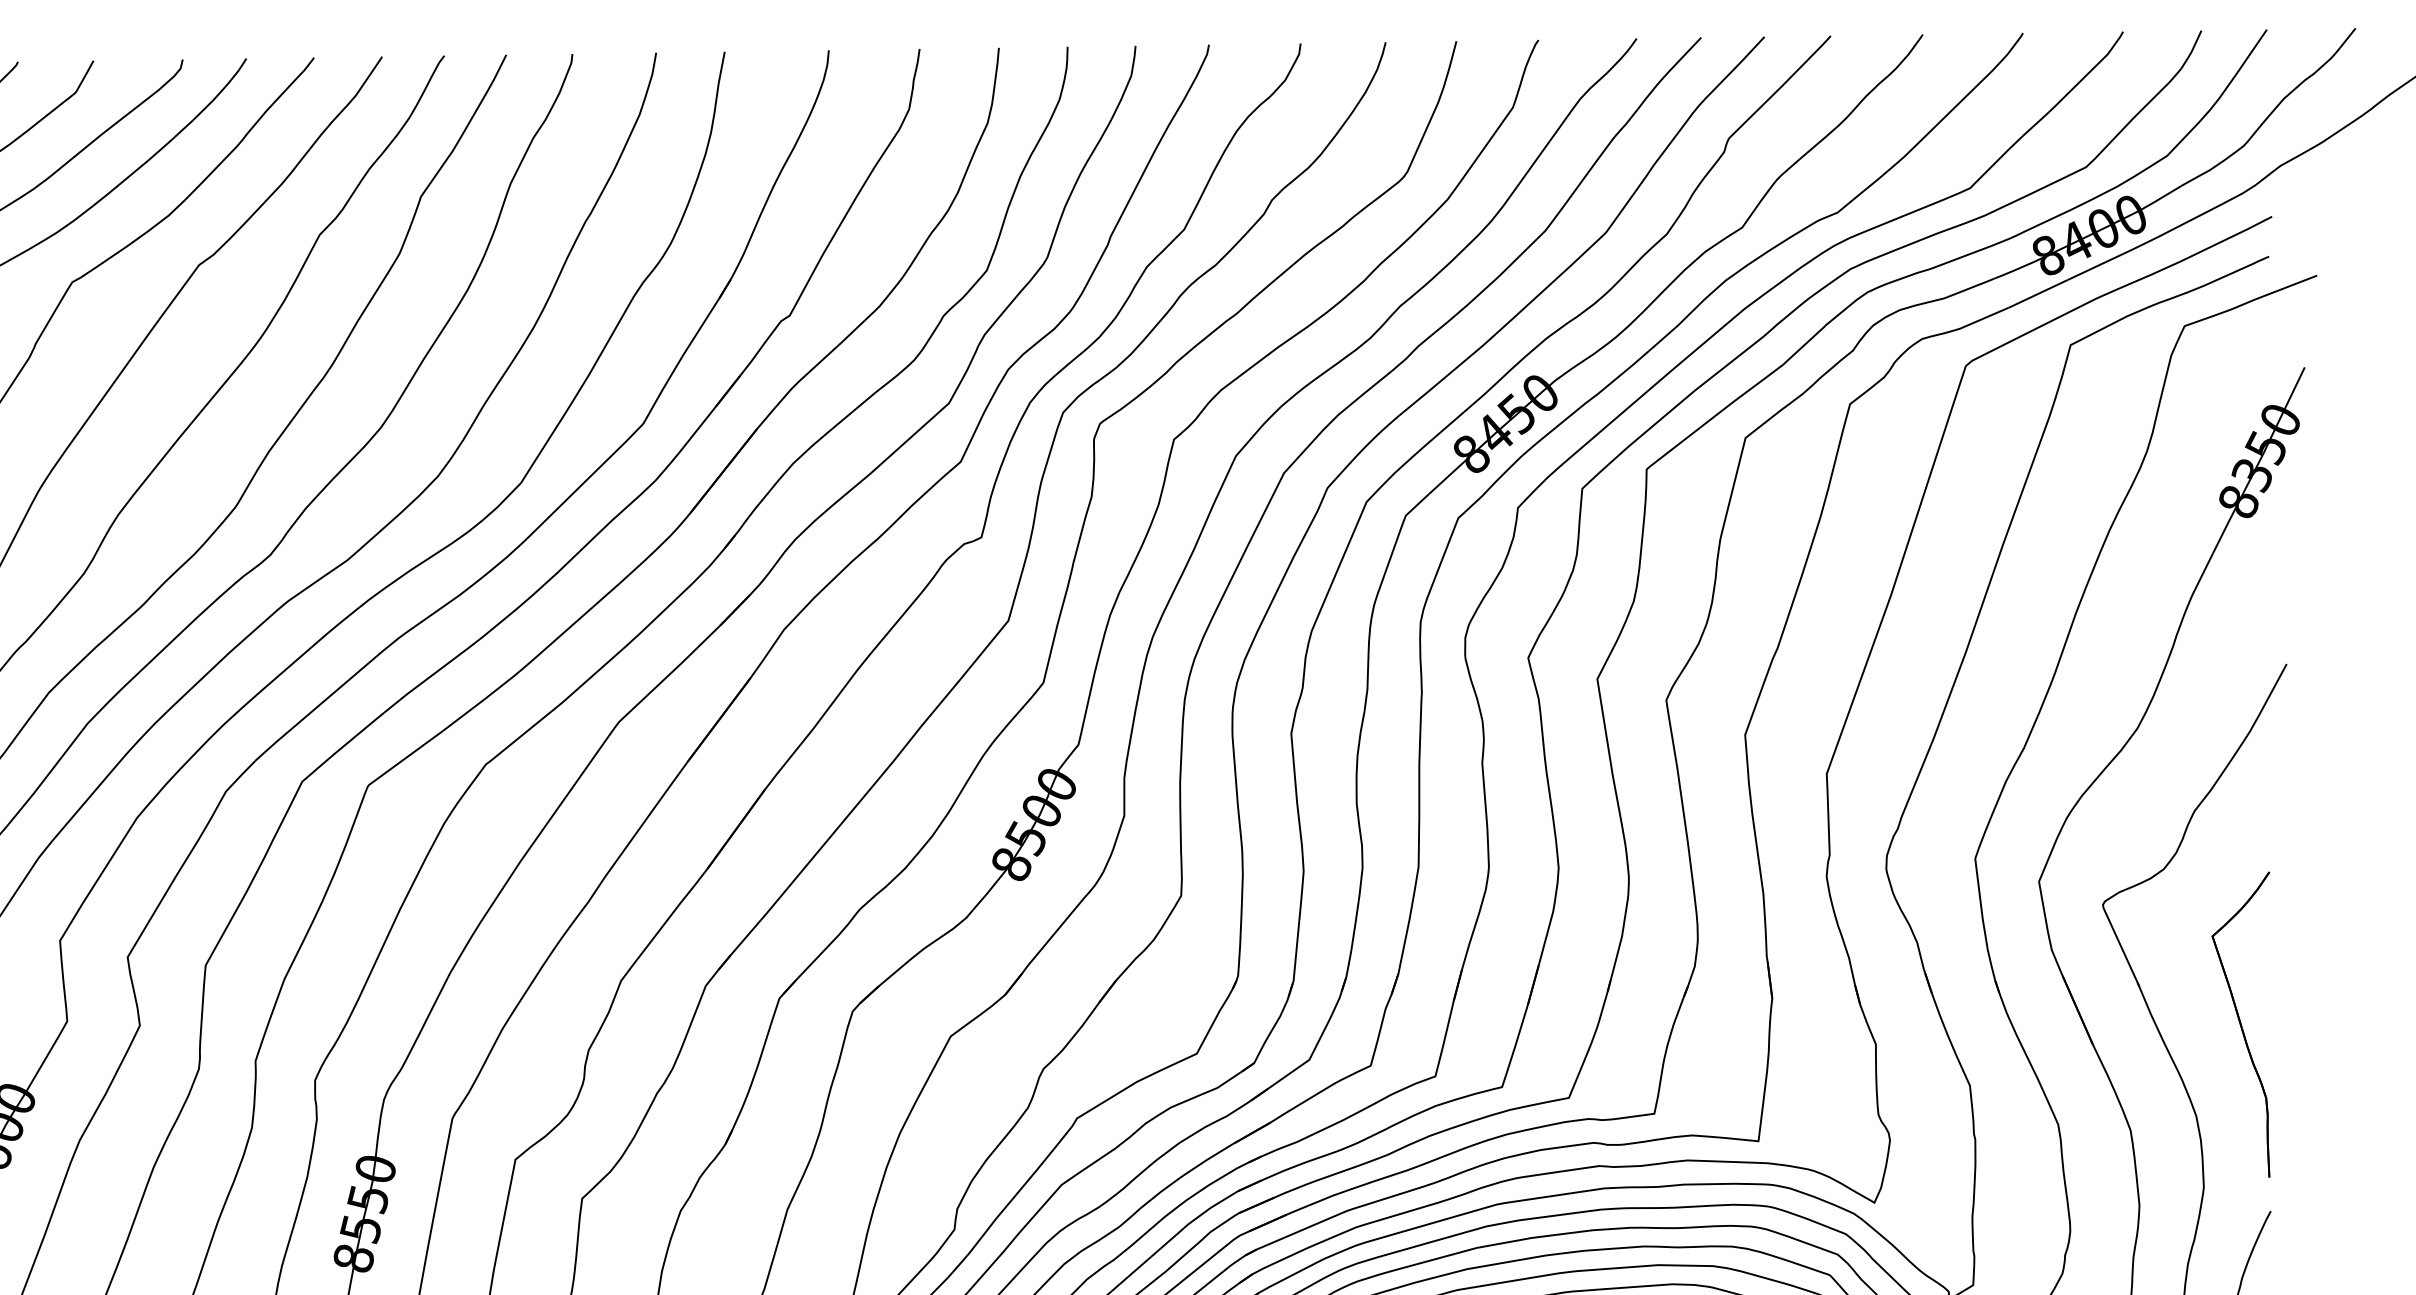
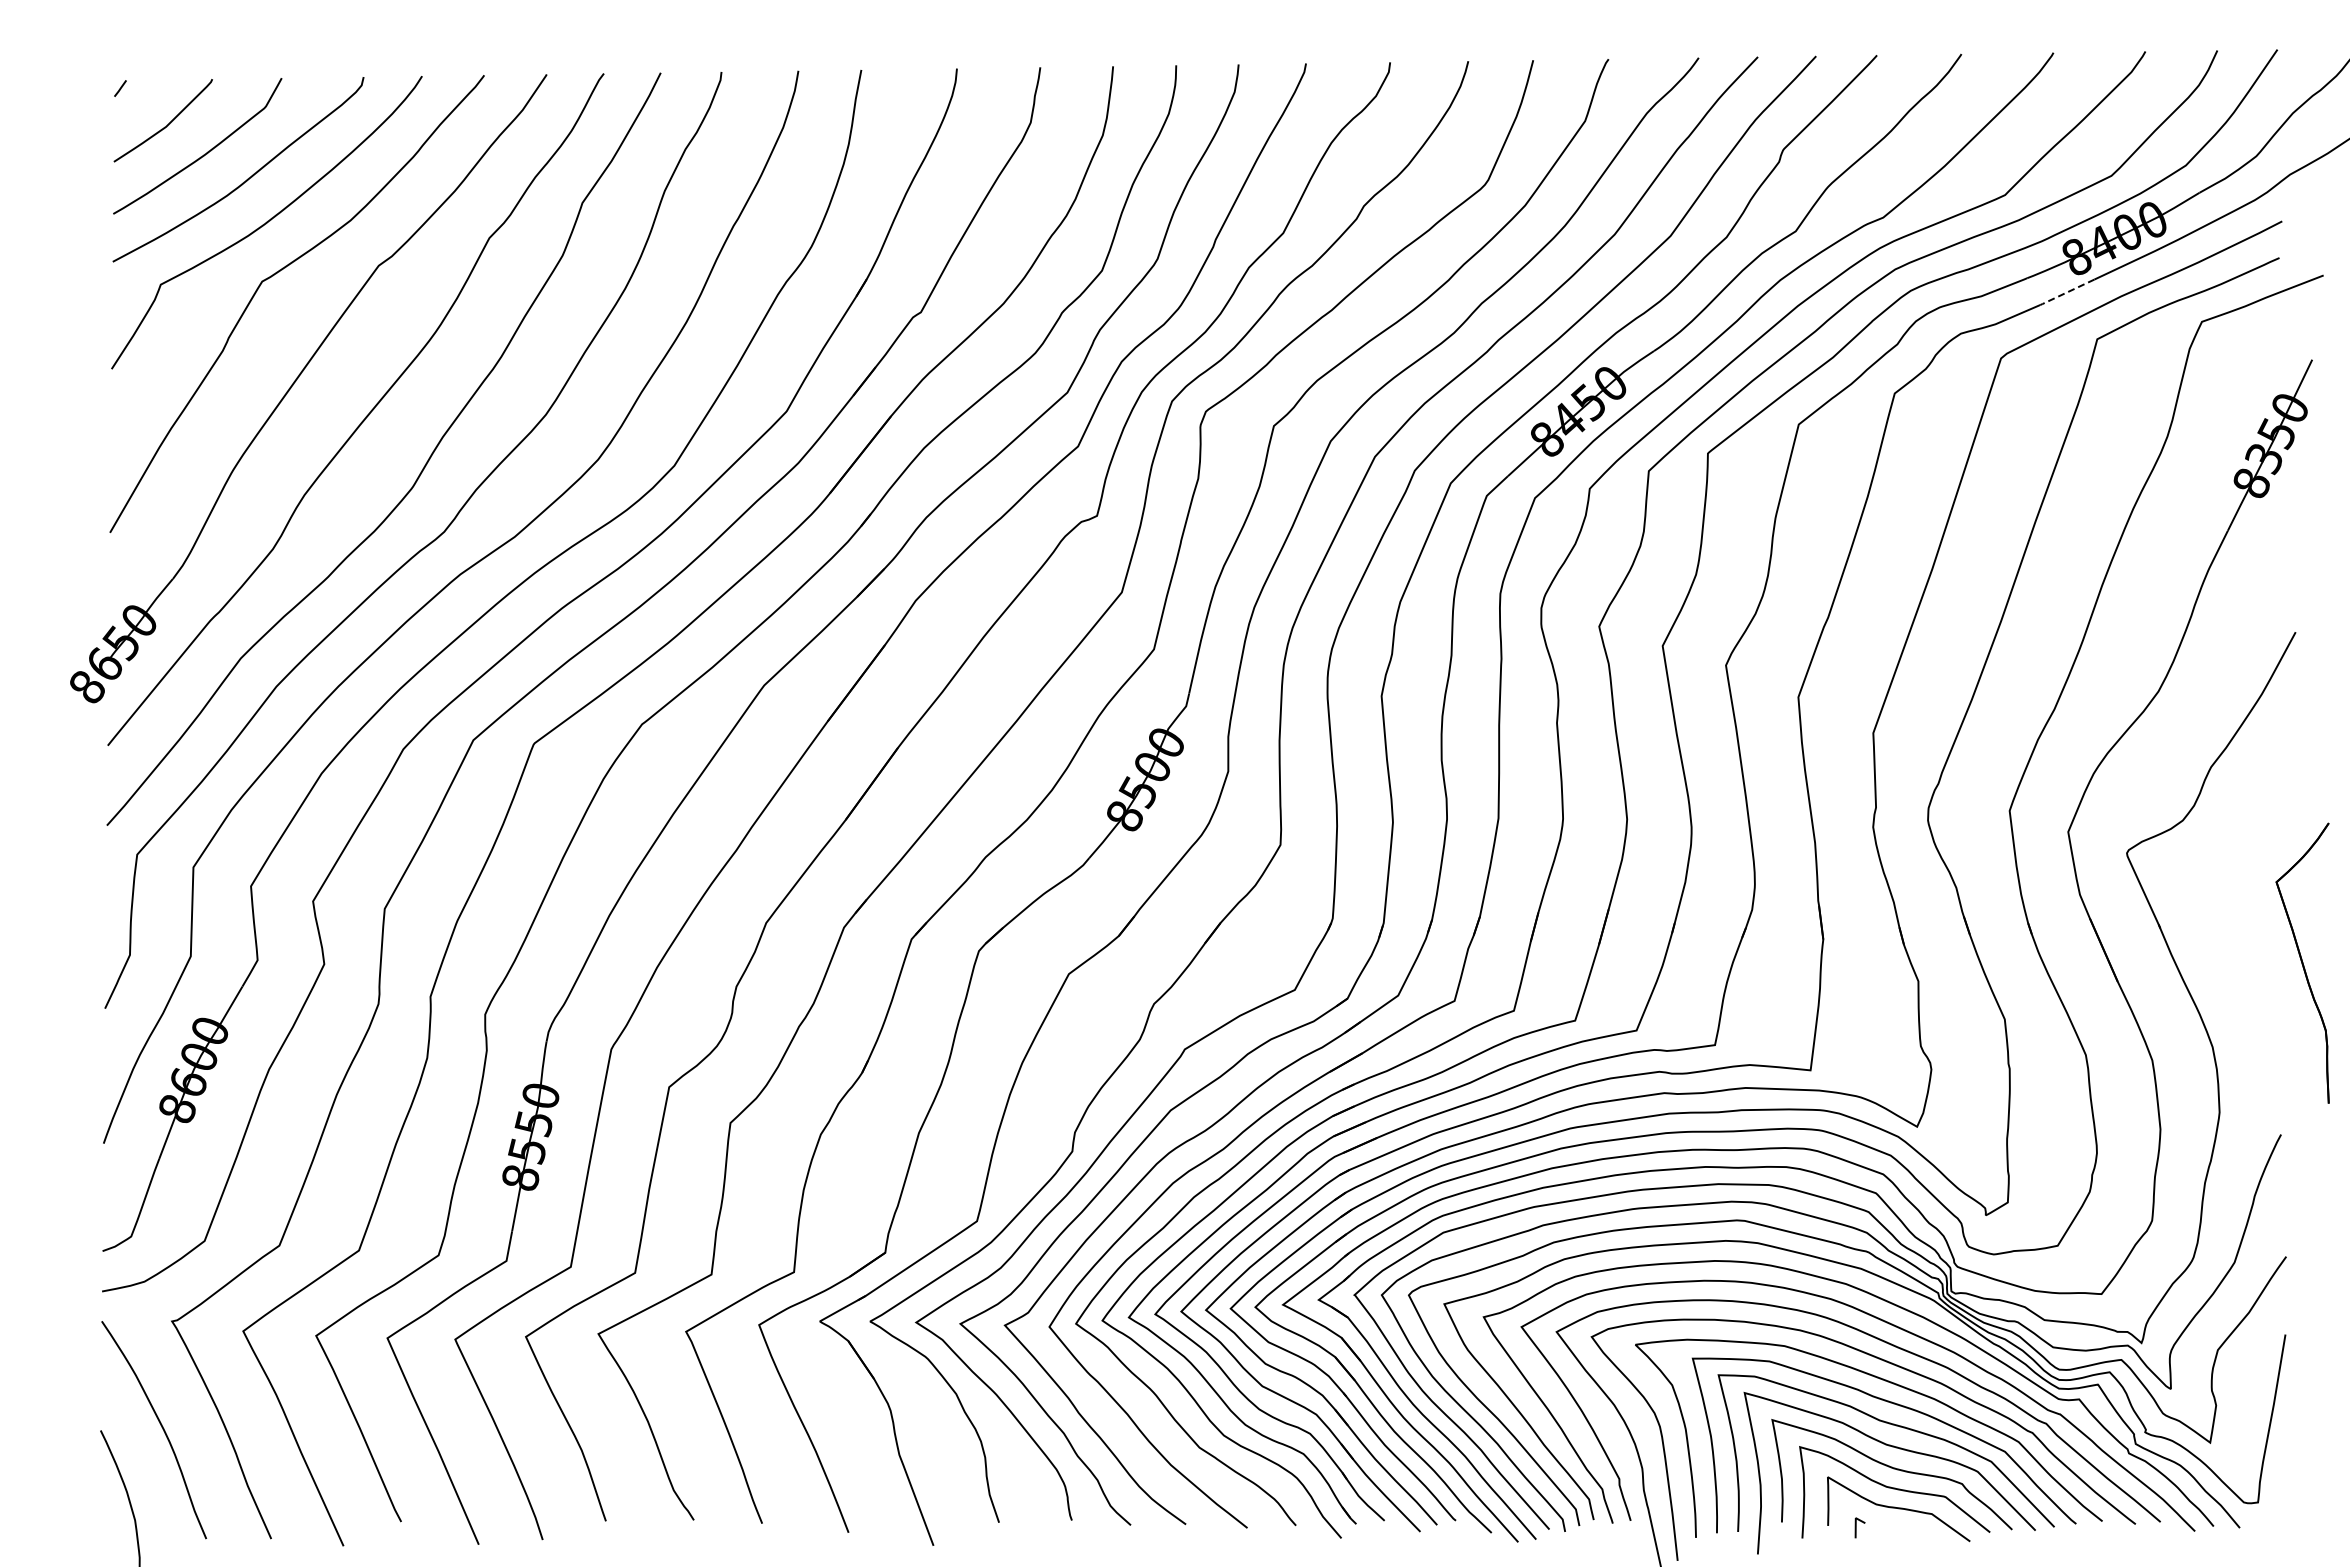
line: (2037, 294) -> (2066, 292), solid -> dashed
part: (2240, 1023) -> (2302, 962), moved

